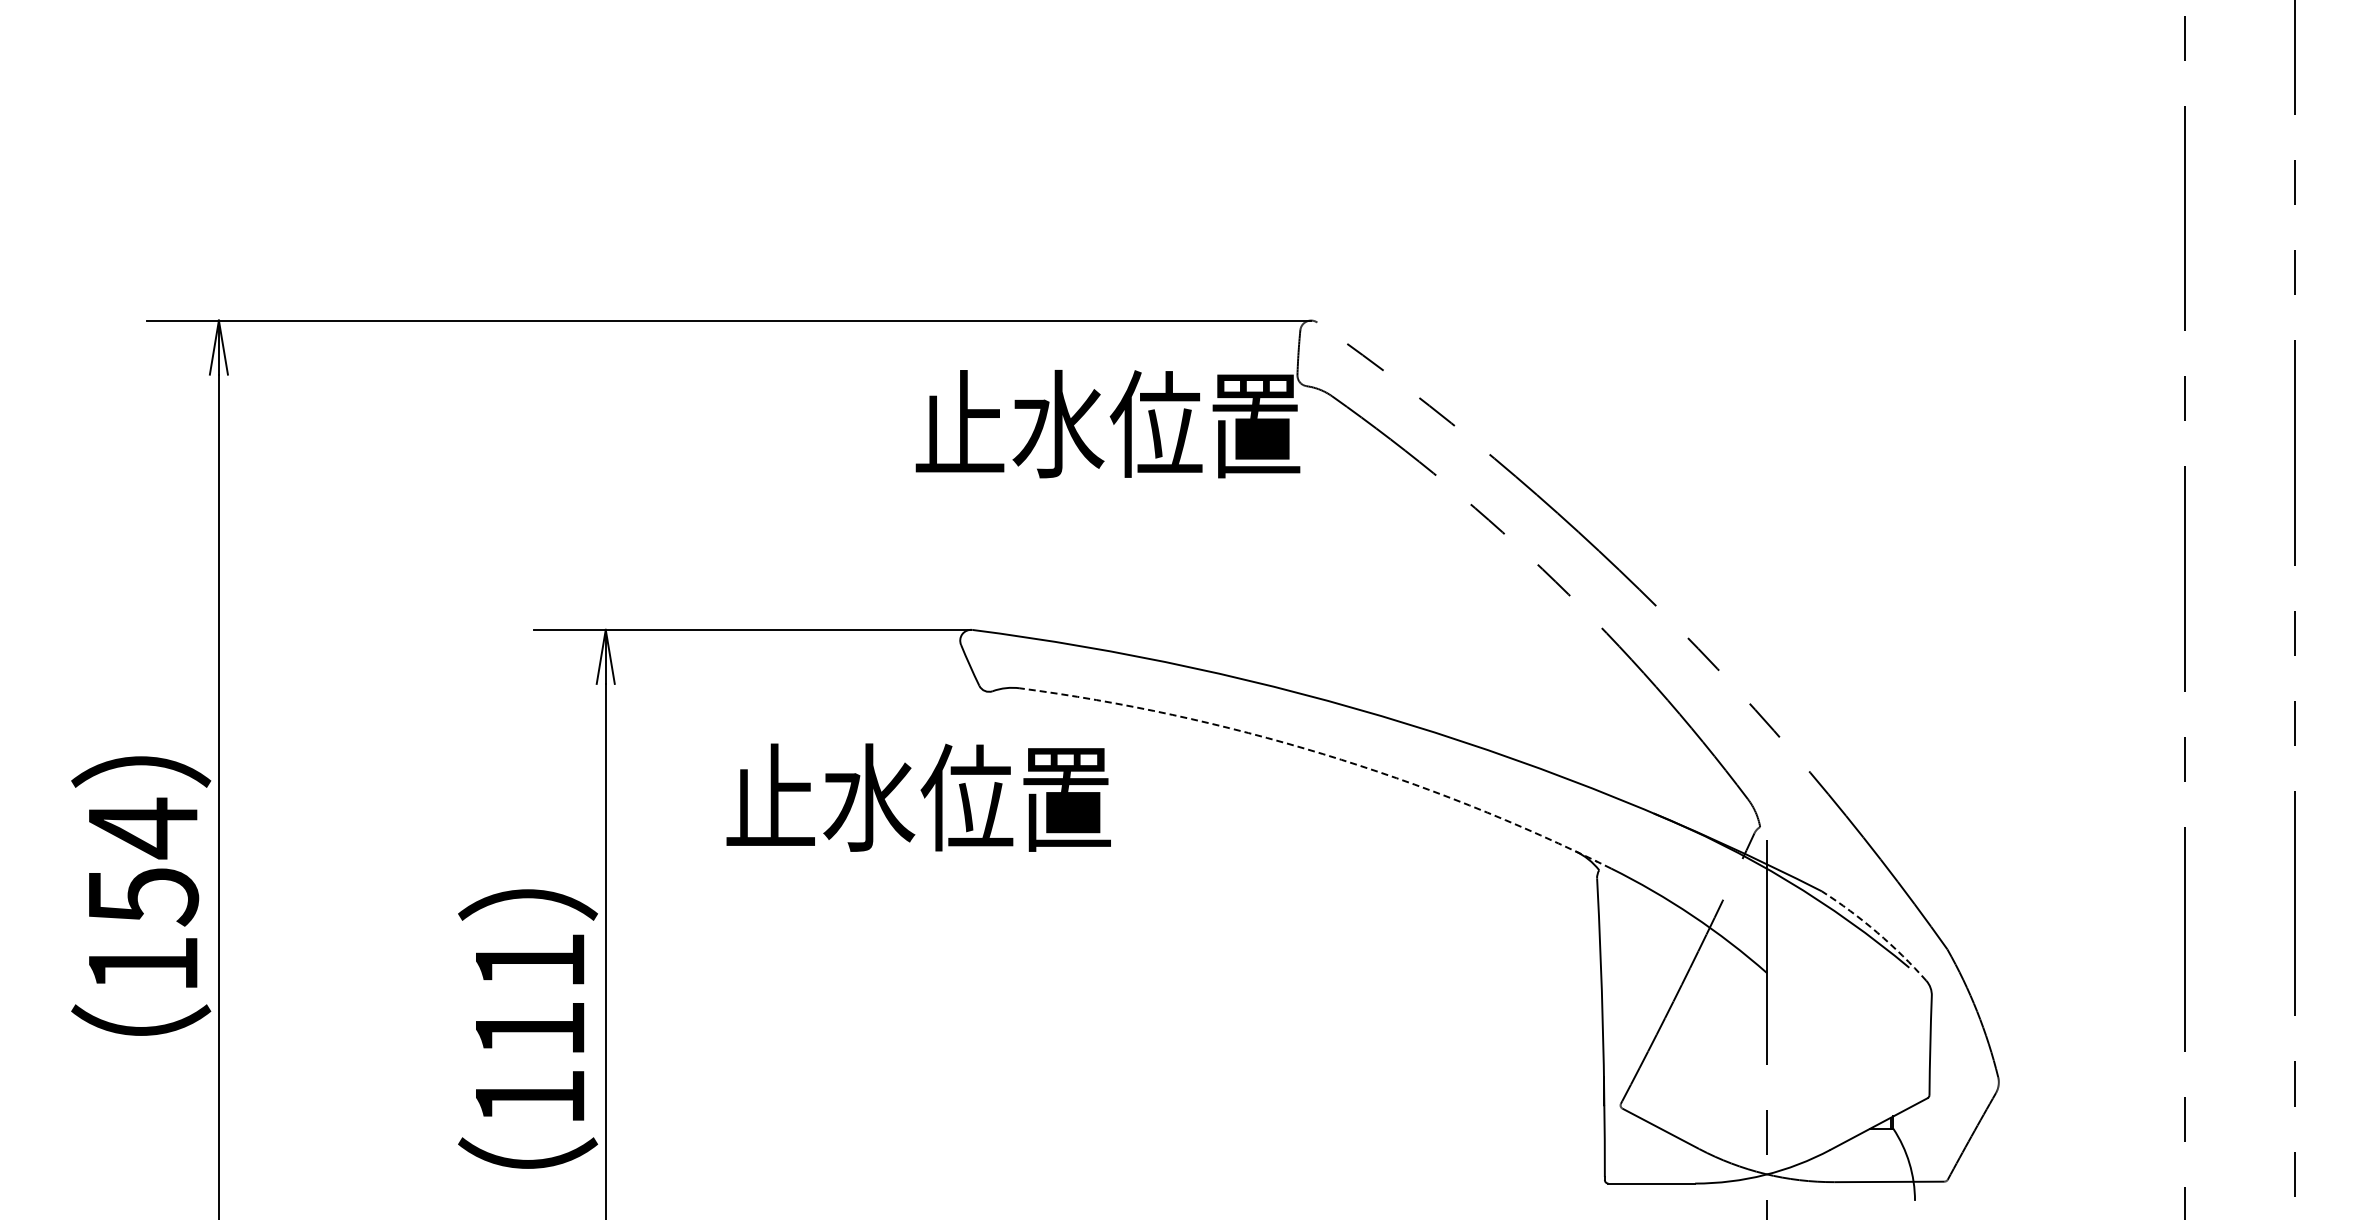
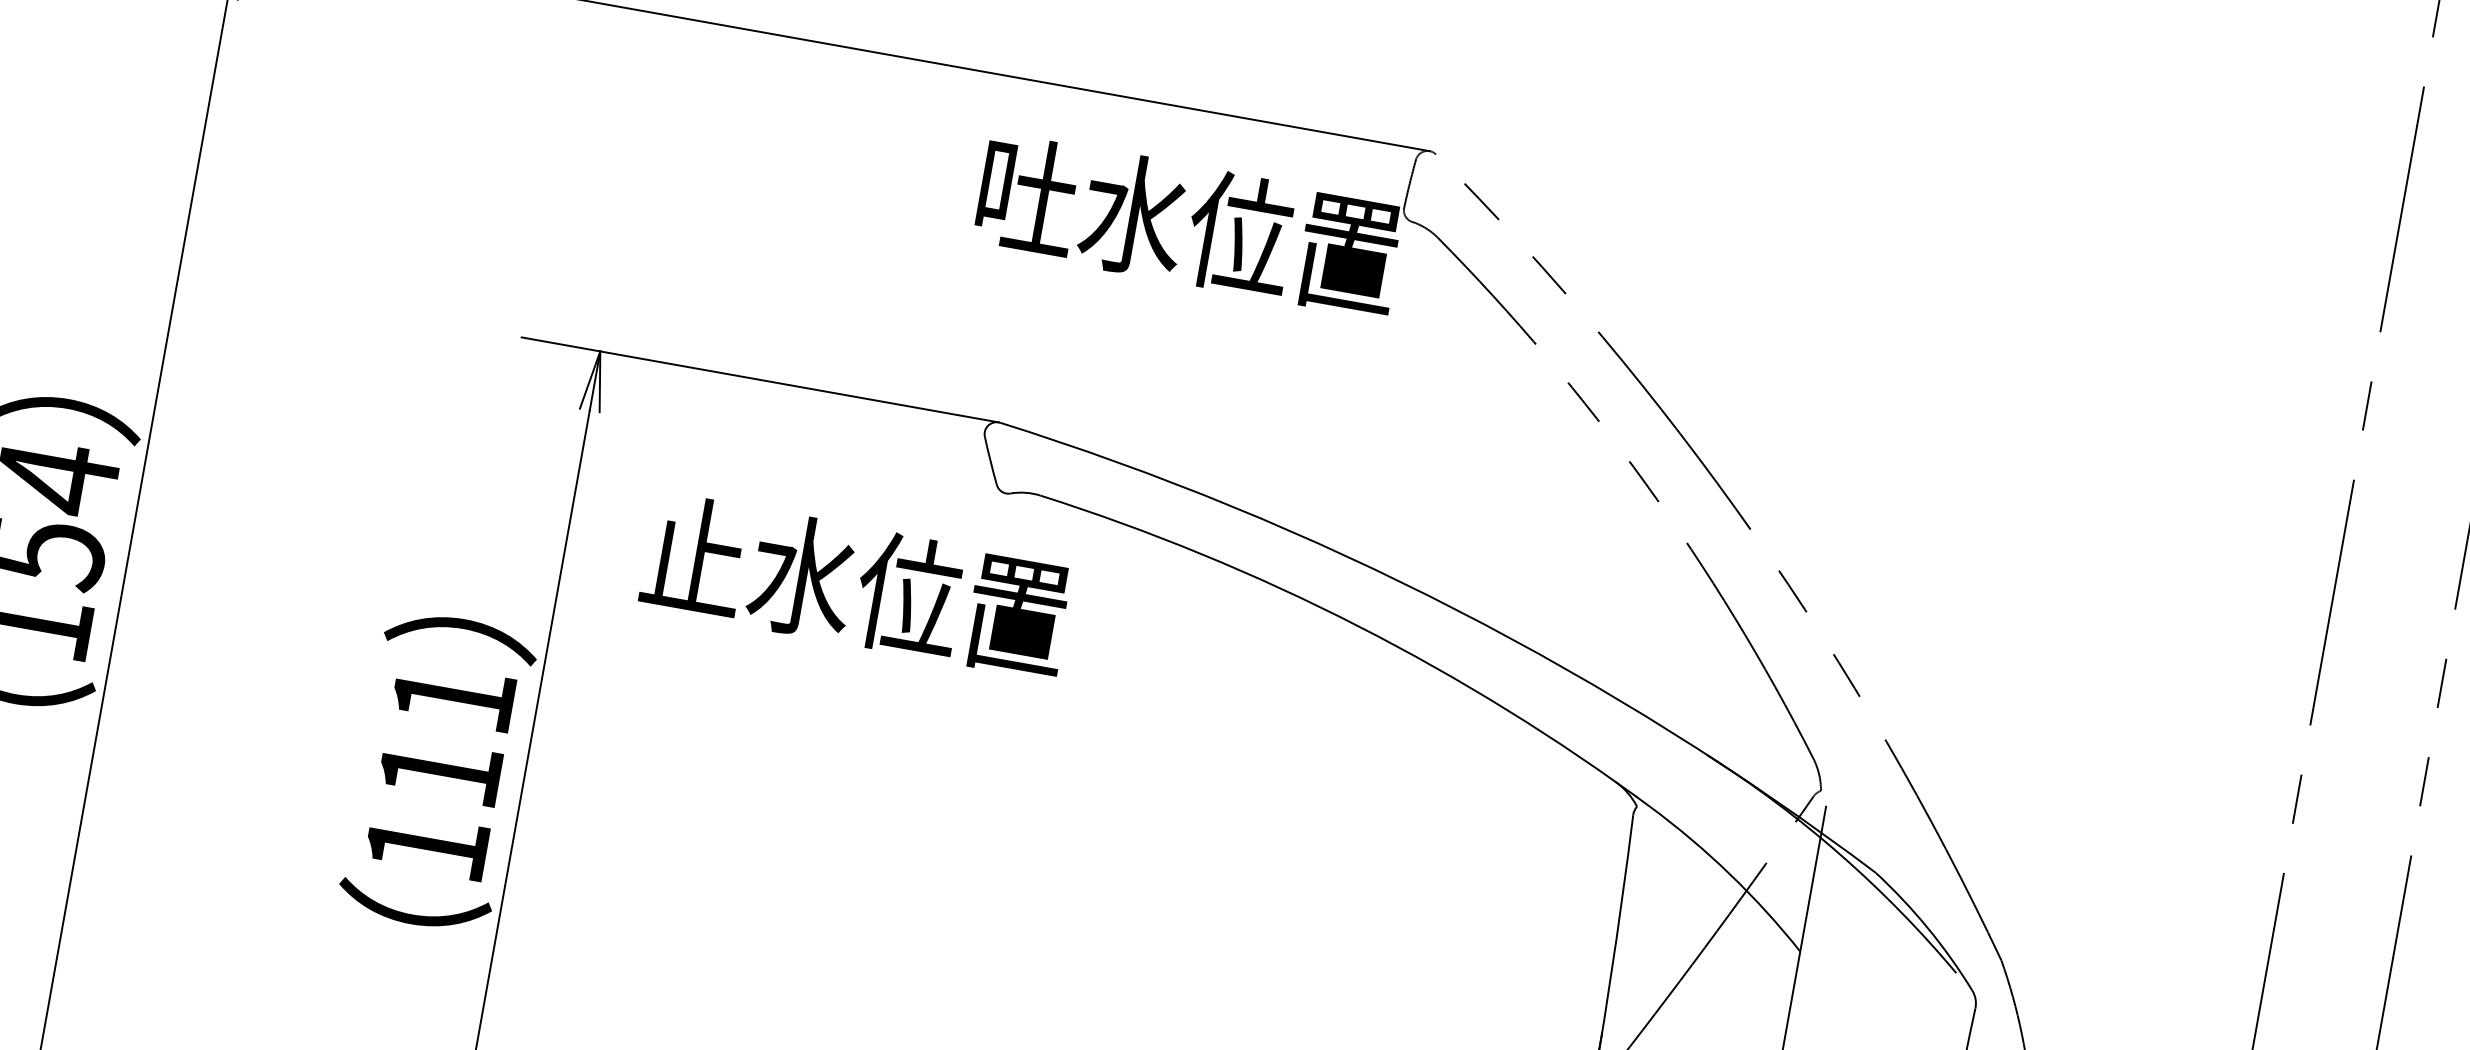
text: (960, 421) -> (1027, 193), 止水位置 -> 吐水位置
arc: (1322, 754) -> (1357, 626), dashed -> solid
text: (918, 797) -> (856, 585), moved
arc: (1877, 932) -> (1928, 928), dashed -> solid

